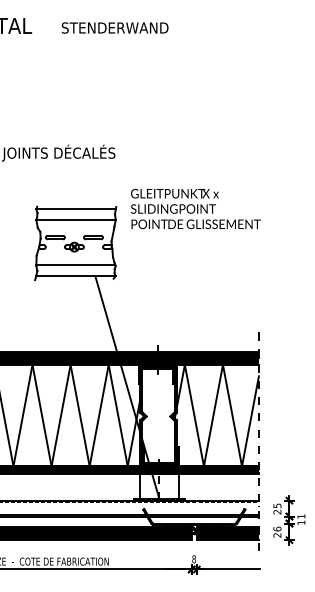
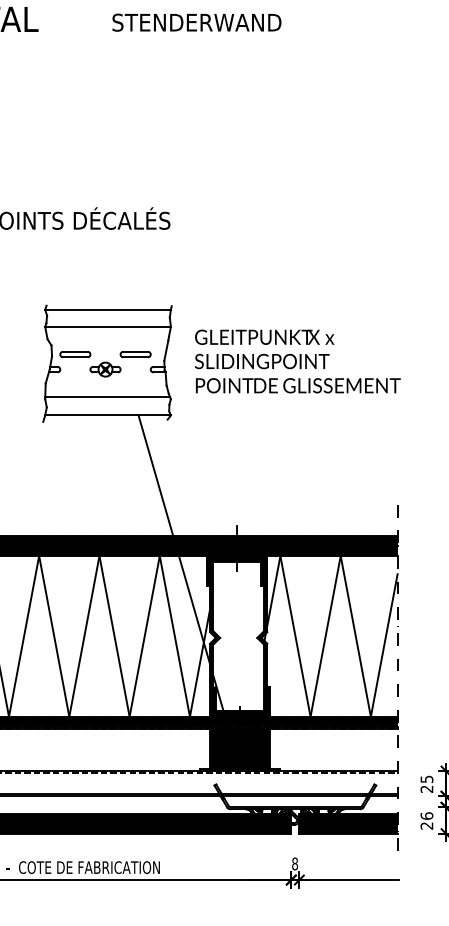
text: (114, 27) -> (195, 21), moved
text: (195, 208) -> (297, 360), moved
fill: (159, 486) -> (240, 748), added

